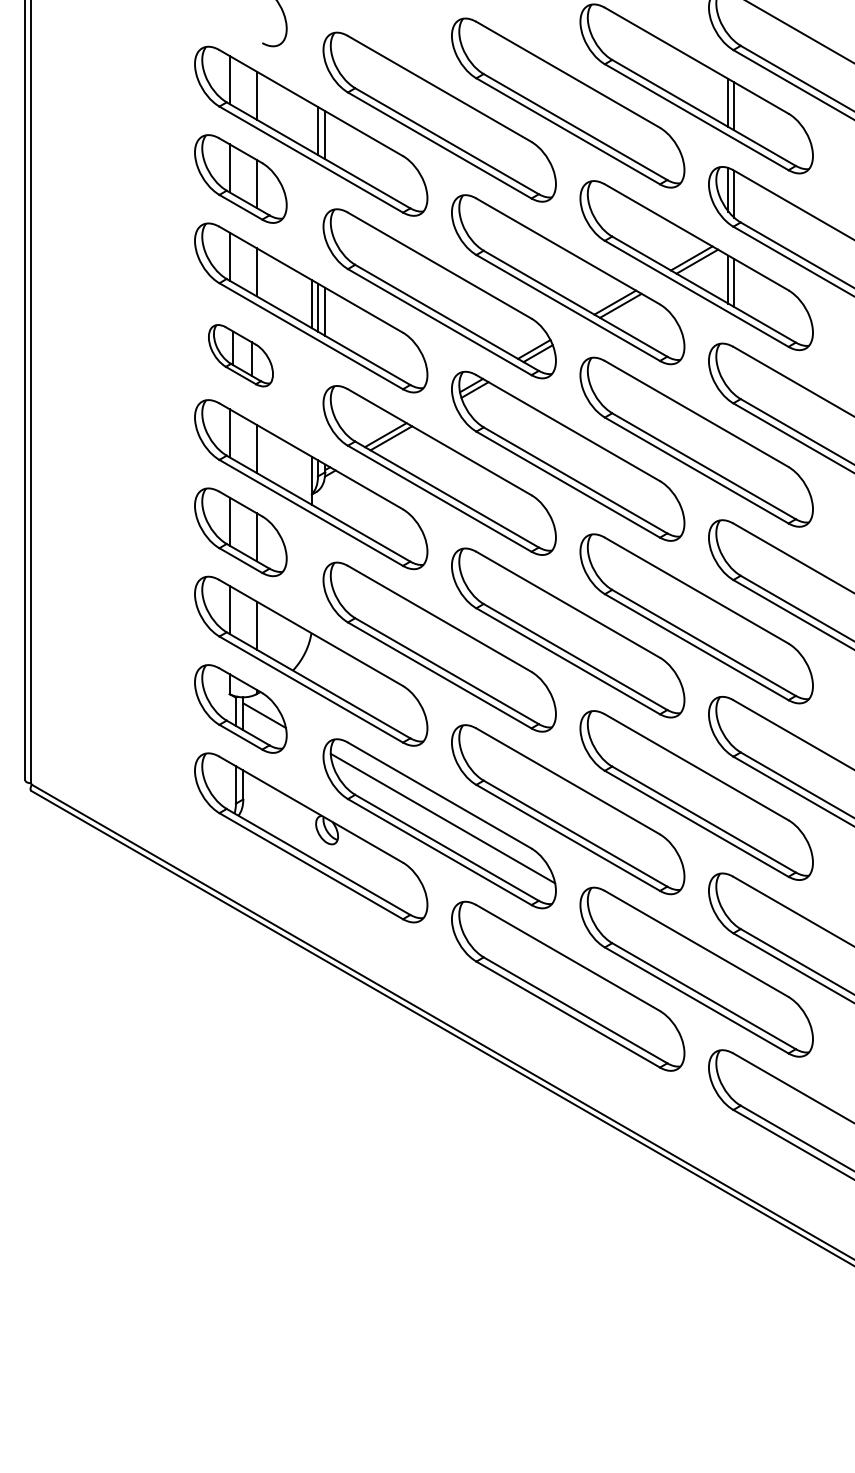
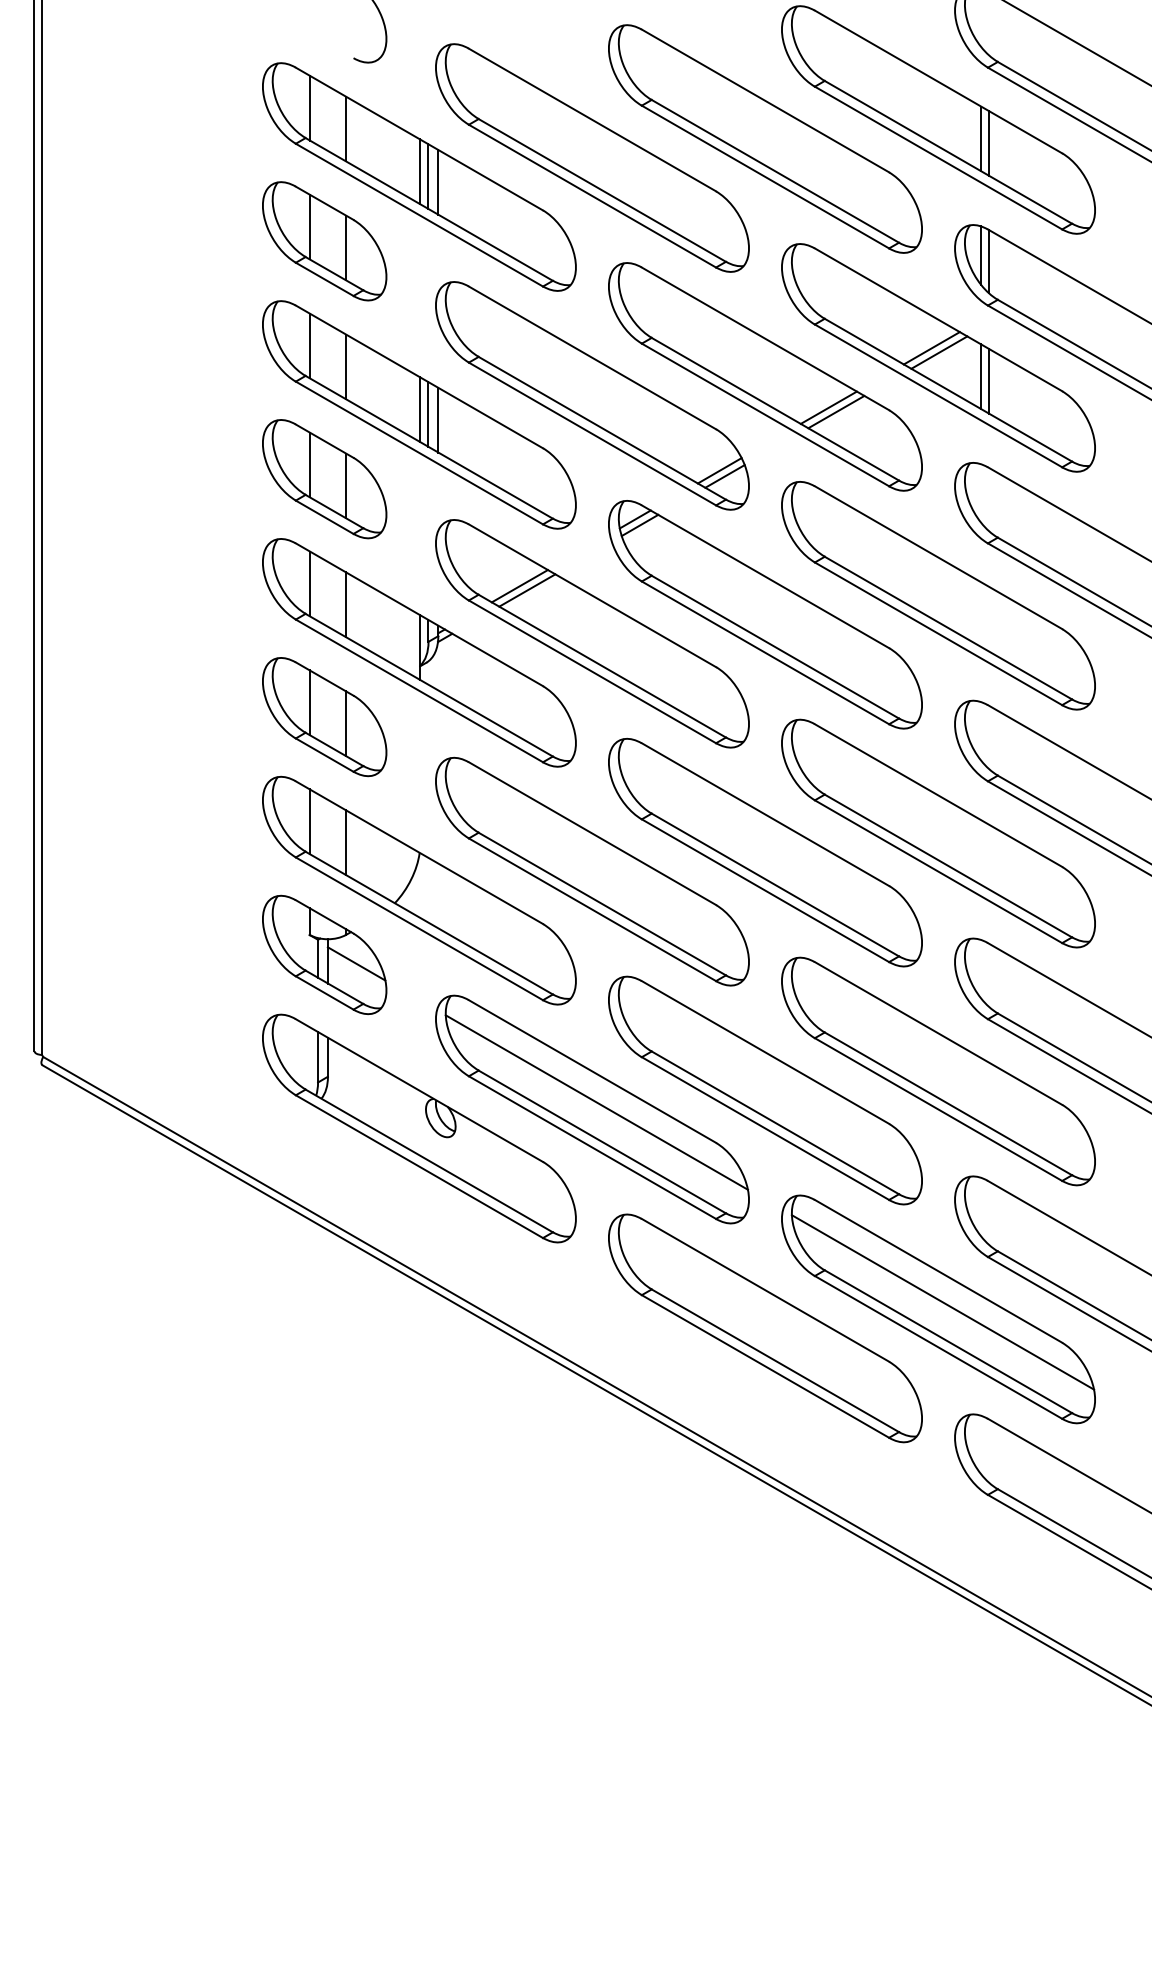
line: (312, 127) -> (420, 171), added
part: (240, 355) -> (324, 479), size x1.43
line: (699, 967) -> (942, 1302), added

